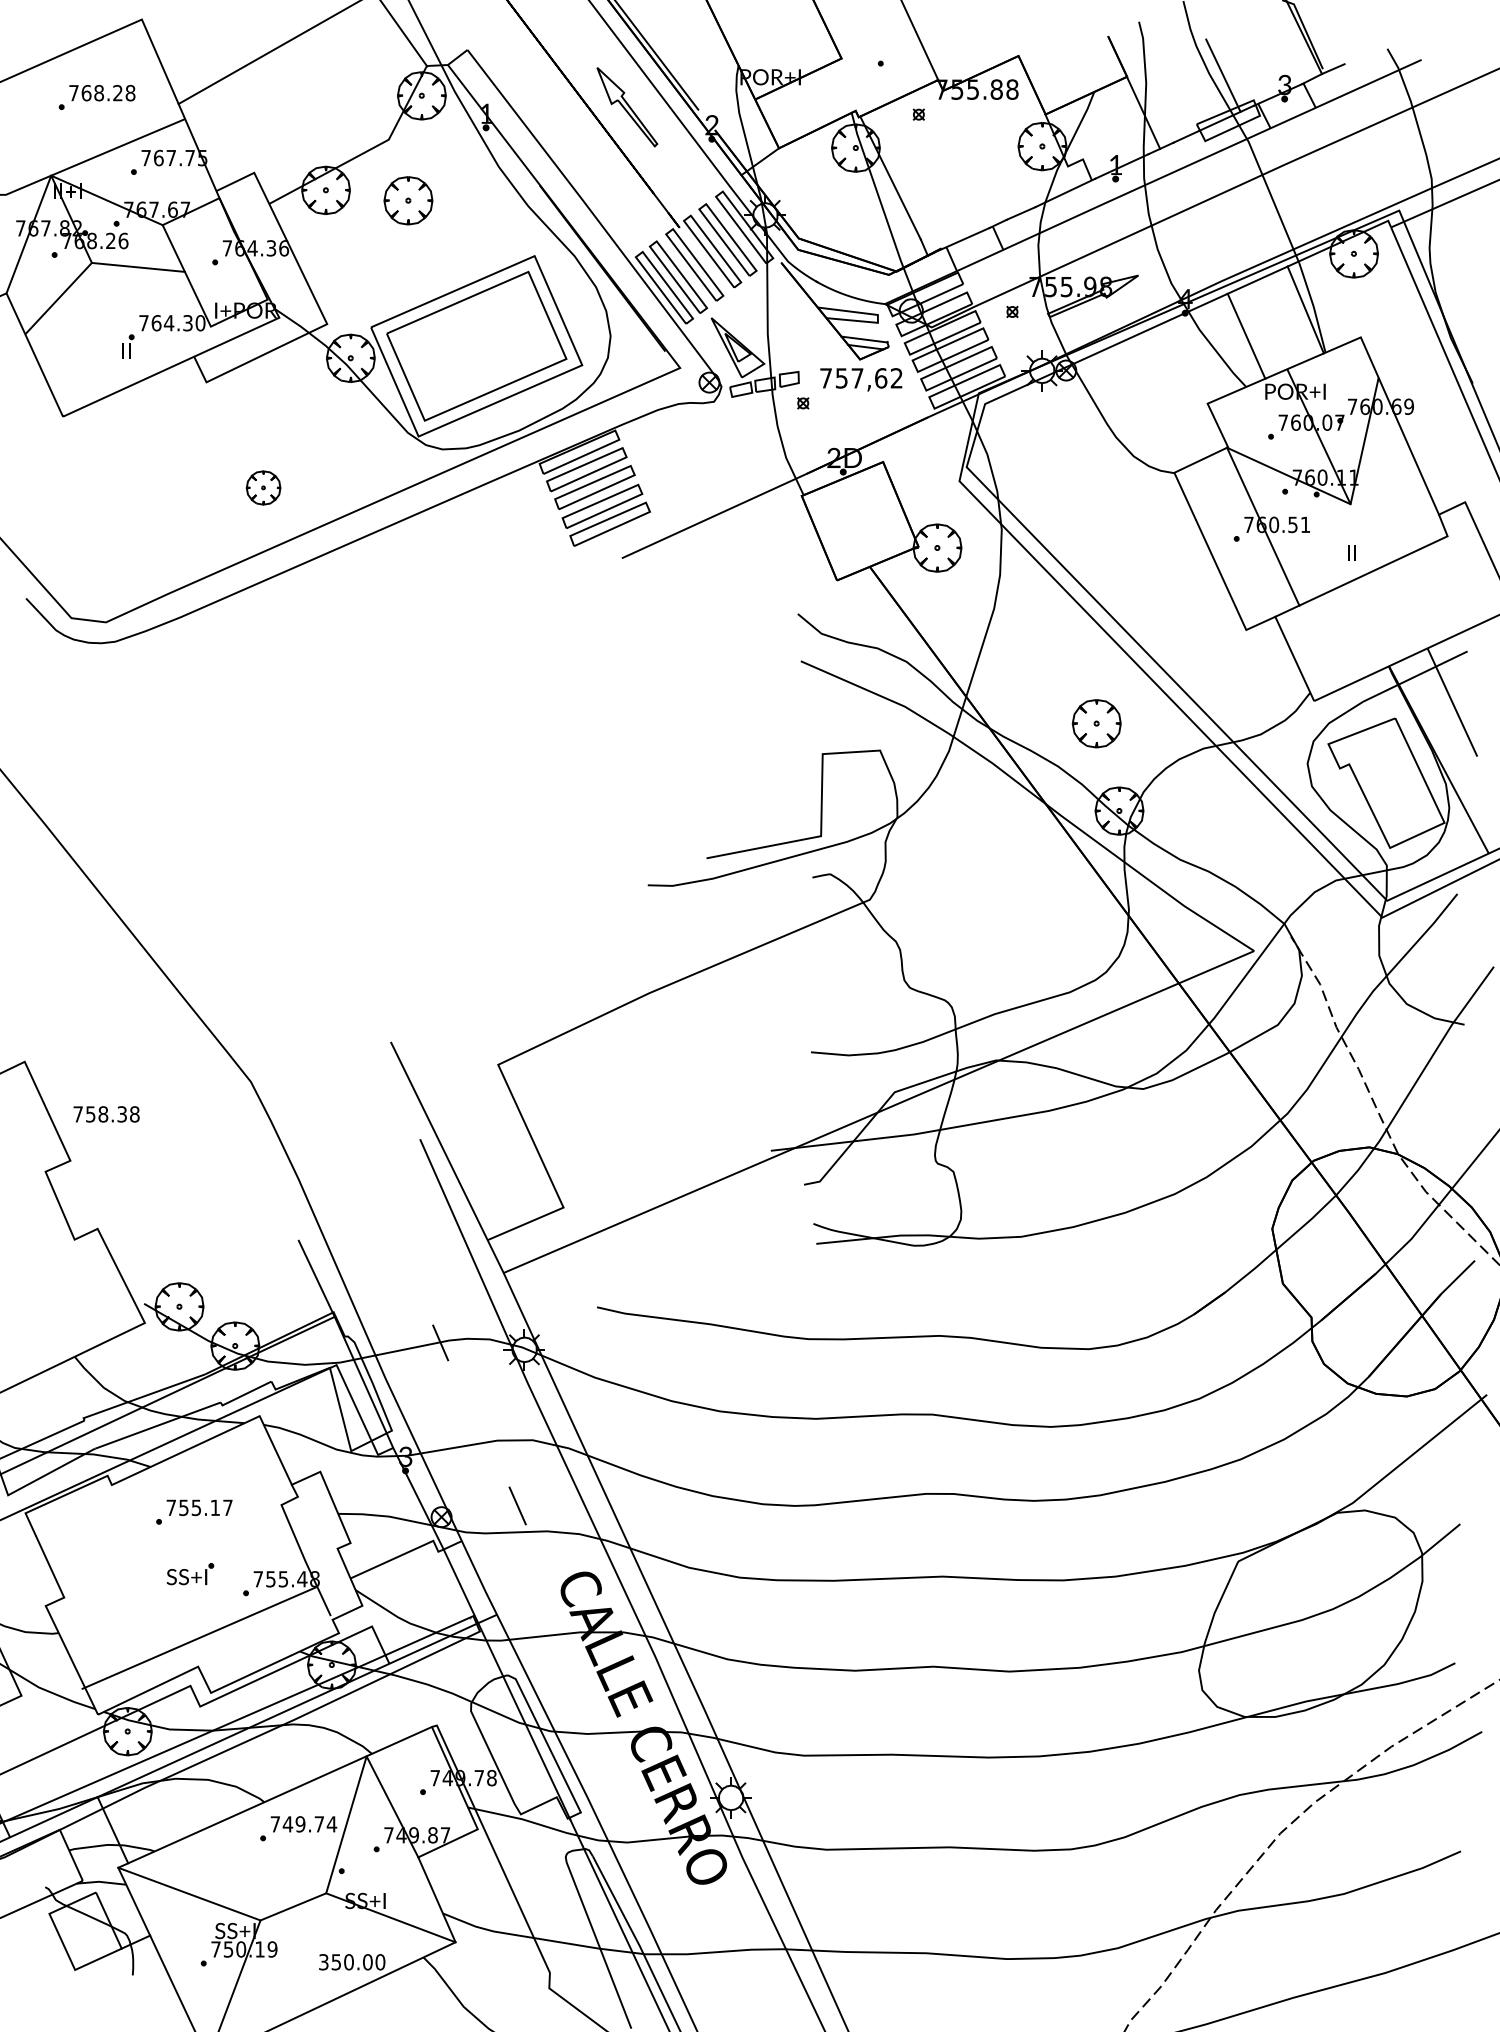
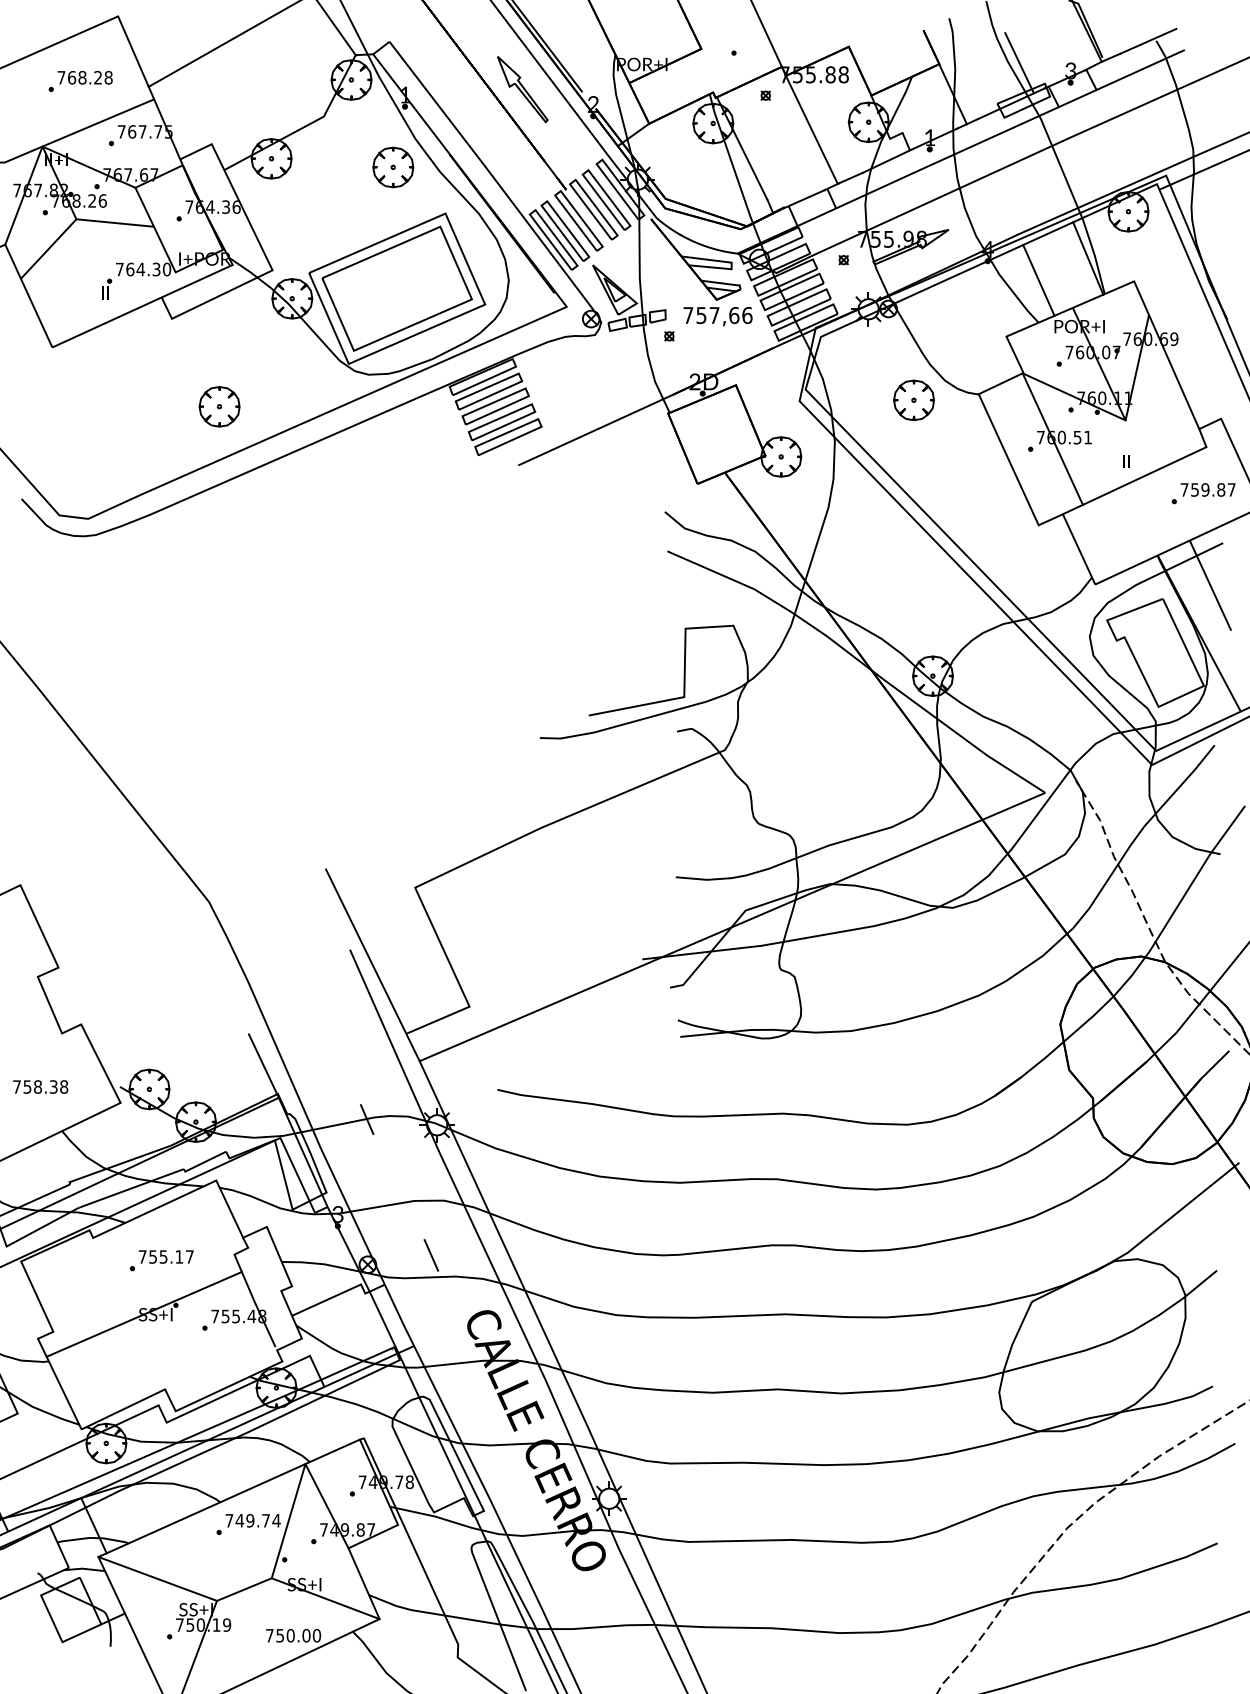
line: (1378, 48) -> (1148, 40), added
line: (973, 155) -> (811, 129), added
part: (408, 200) -> (393, 167), moved
text: (896, 378) -> (747, 315), 757,62 -> 757,66
part: (263, 487) -> (219, 406), size x1.43
part: (1444, 591) -> (1203, 493), added
part: (1096, 723) -> (913, 400), moved
text: (106, 1113) -> (40, 1086), moved
line: (198, 1636) -> (143, 1313), moved
text: (323, 1961) -> (269, 1635), 350.00 -> 750.00

